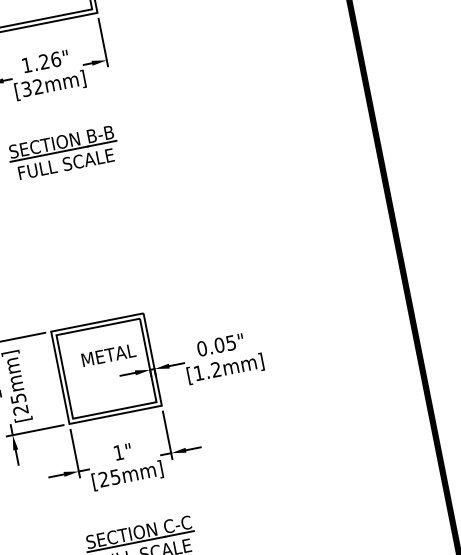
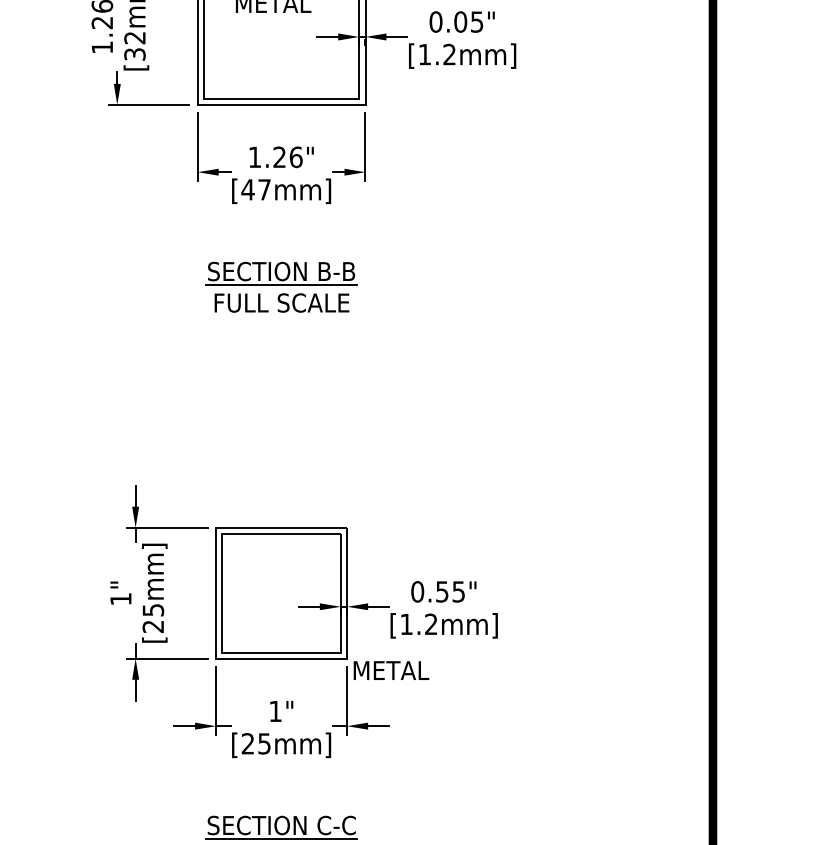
text: (31, 87) -> (255, 189), [32mm] -> [47mm]
text: (219, 344) -> (442, 591), 0.05" -> 0.55"
text: (108, 355) -> (391, 670), moved

